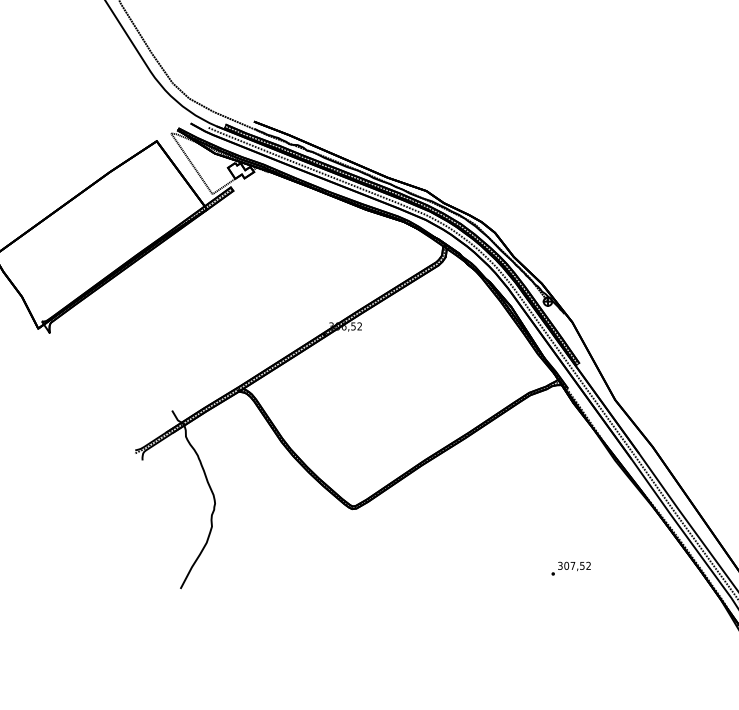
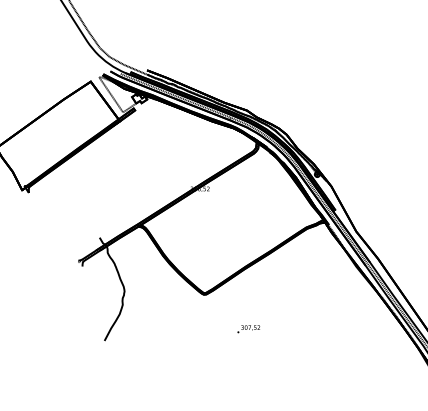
text: (570, 569) -> (248, 329), moved

